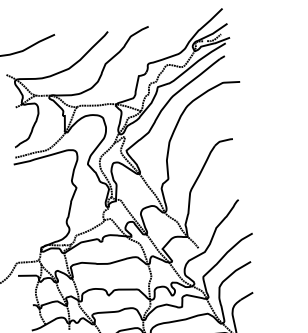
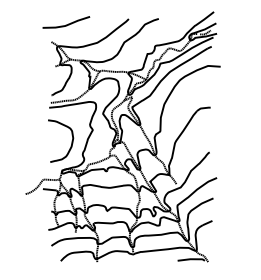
curve: (49, 206) -> (71, 141), added

